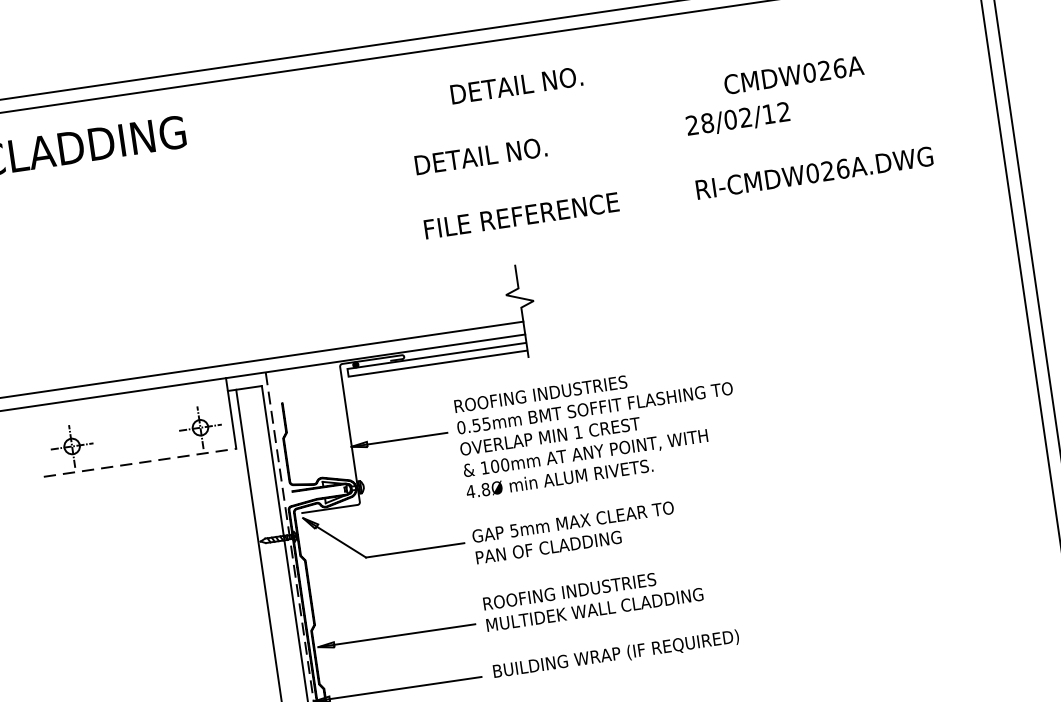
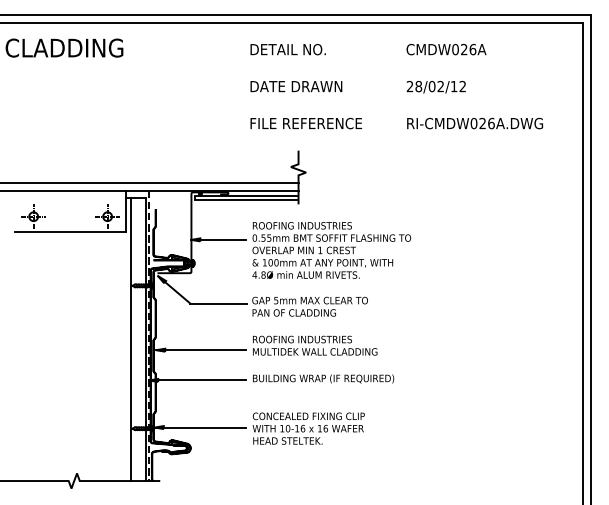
text: (793, 74) -> (446, 49), moved
text: (515, 85) -> (287, 49), moved
text: (503, 152) -> (301, 86), DETAIL NO. -> DATE DRAWN
line: (141, 462) -> (71, 231), dashed -> solid

